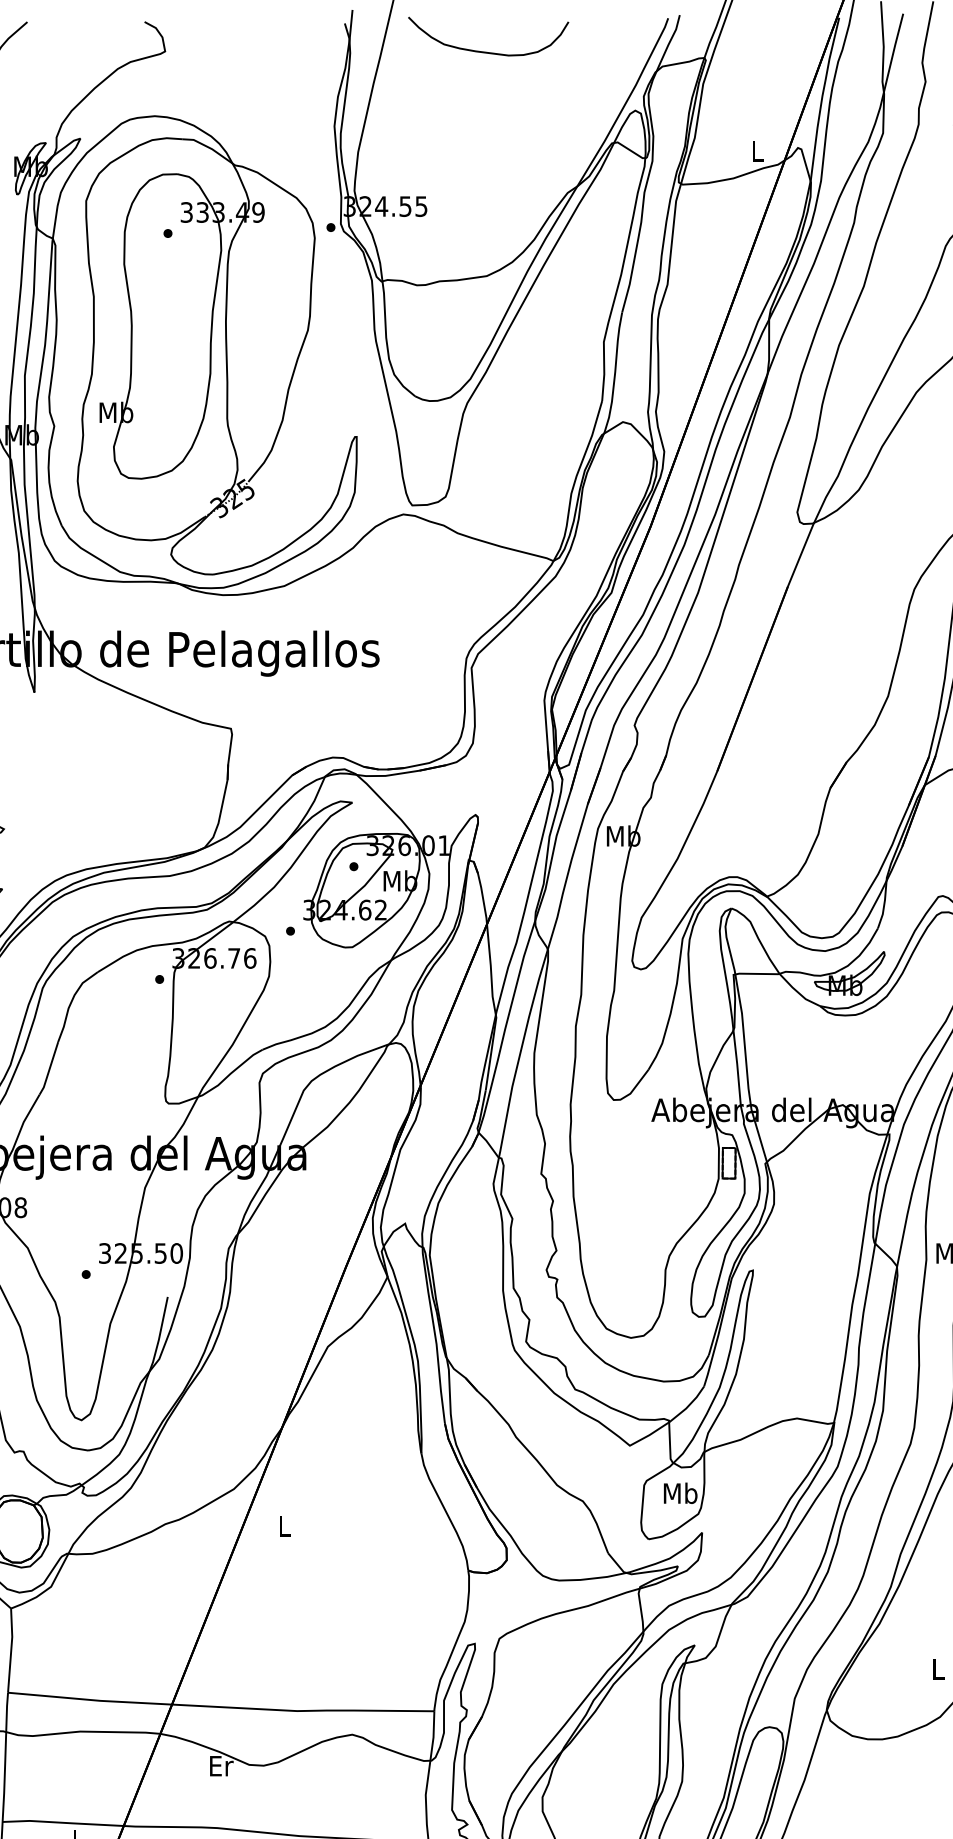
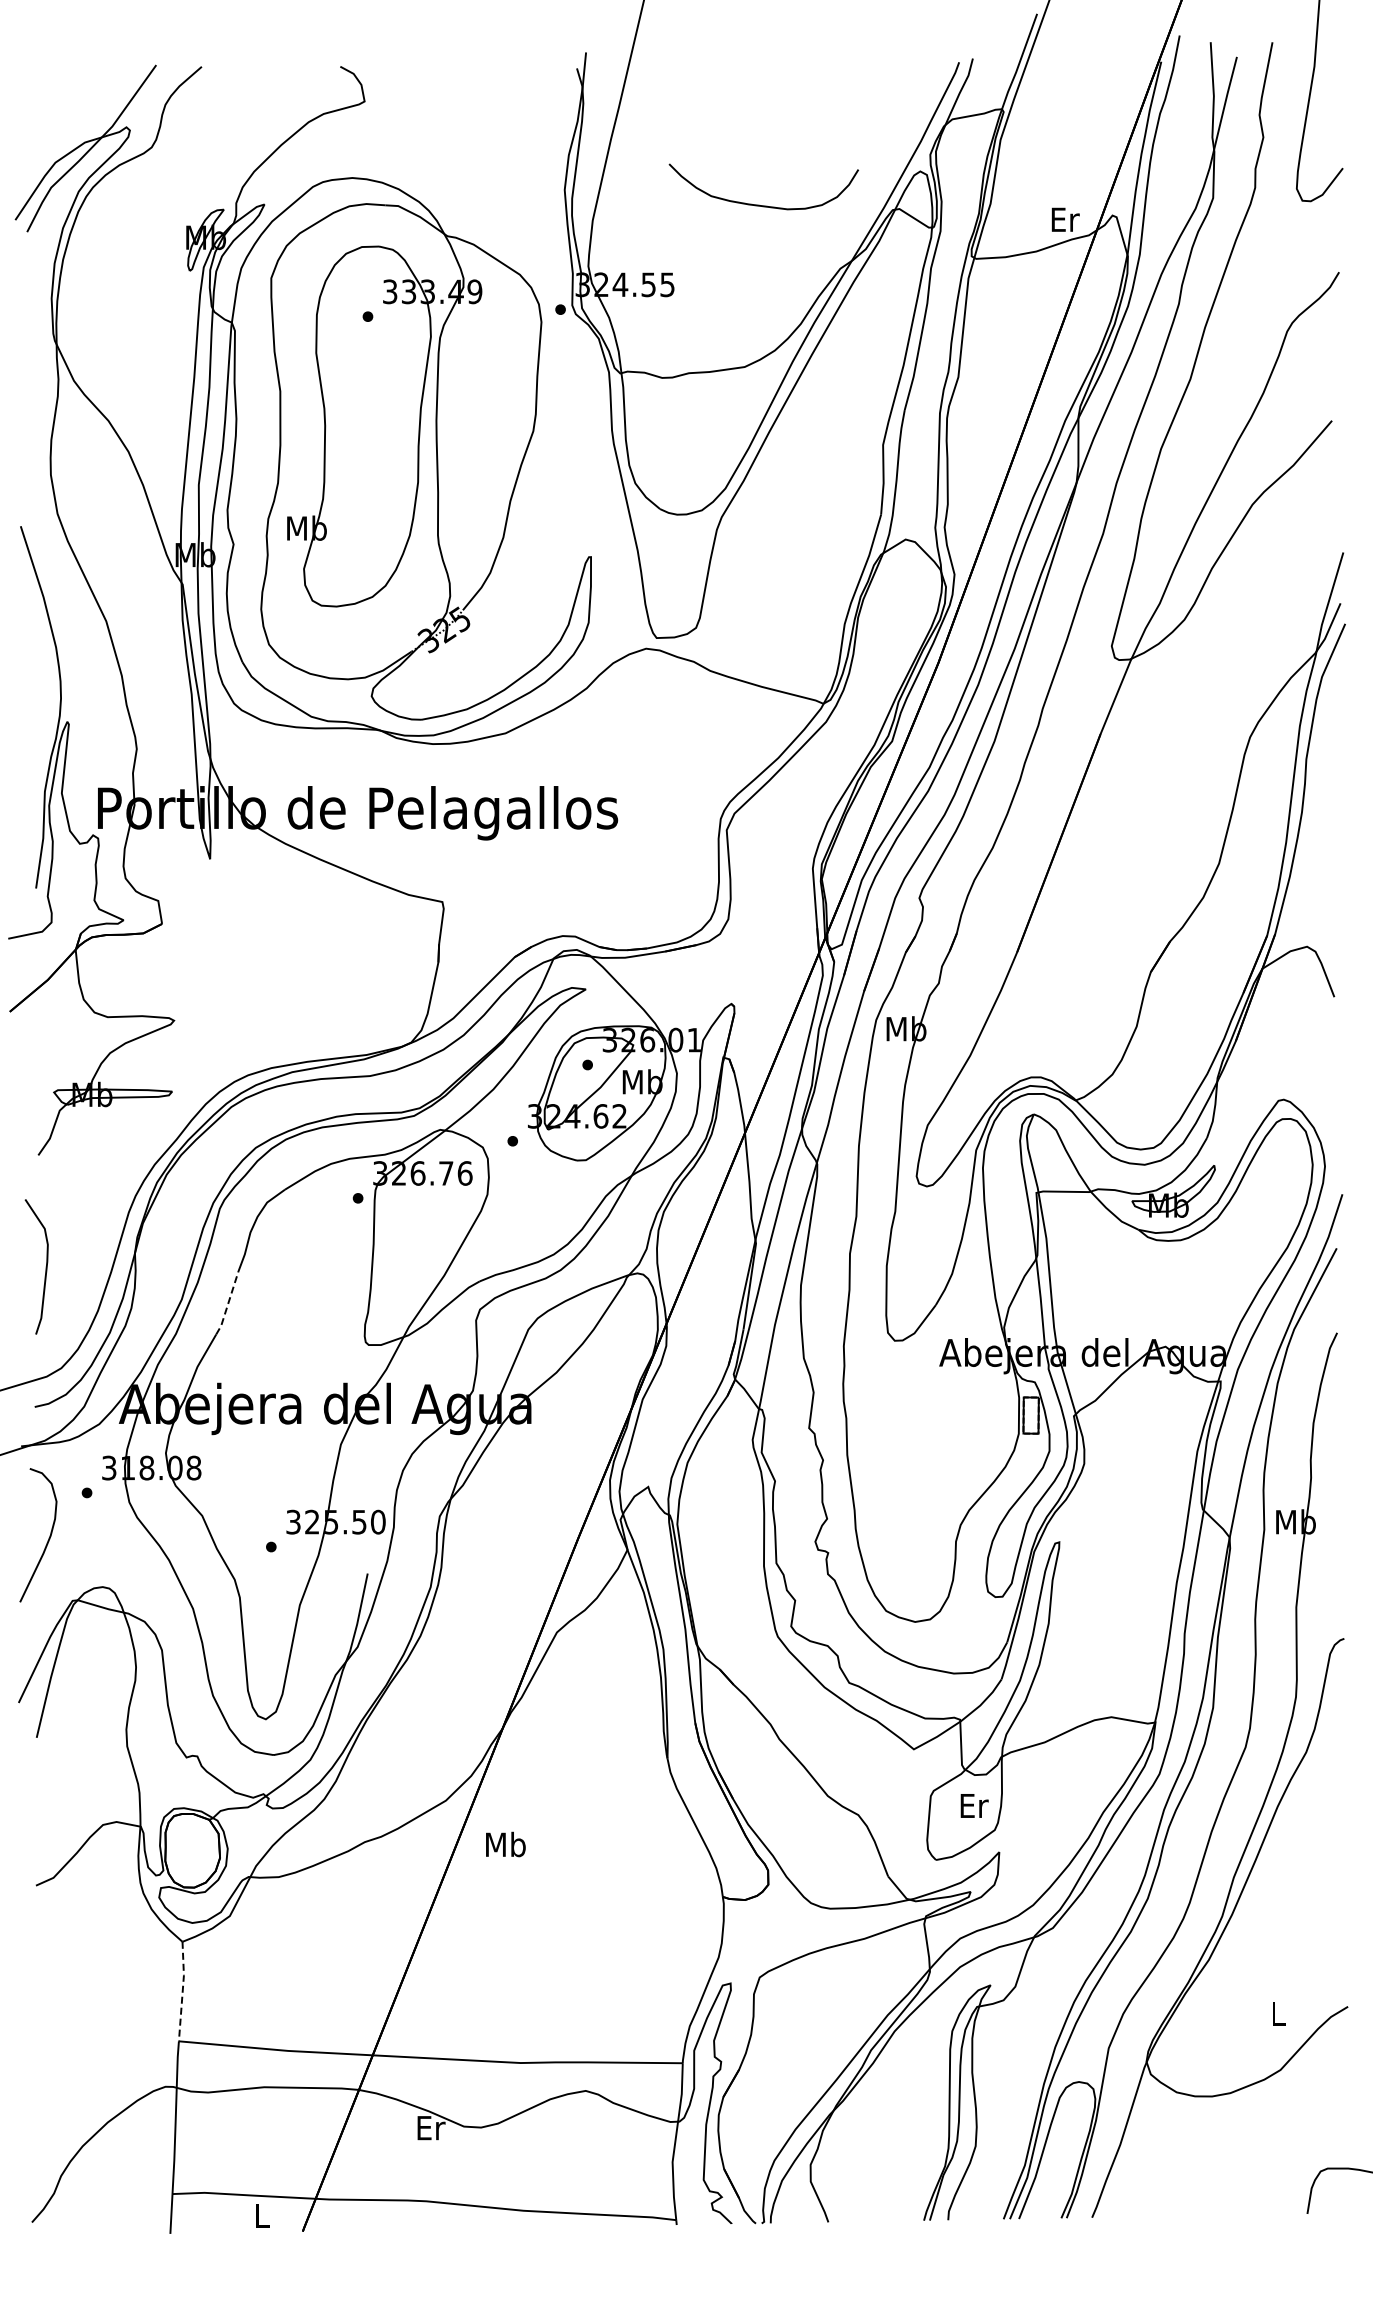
curve: (484, 51) -> (759, 204), moved
text: (758, 151) -> (1065, 219), L -> Er
line: (49, 1069) -> (228, 1304), solid -> dashed
text: (680, 1493) -> (973, 1805), Mb -> Er
text: (284, 1526) -> (505, 1844), L -> Mb
line: (11, 1650) -> (182, 1991), solid -> dashed

